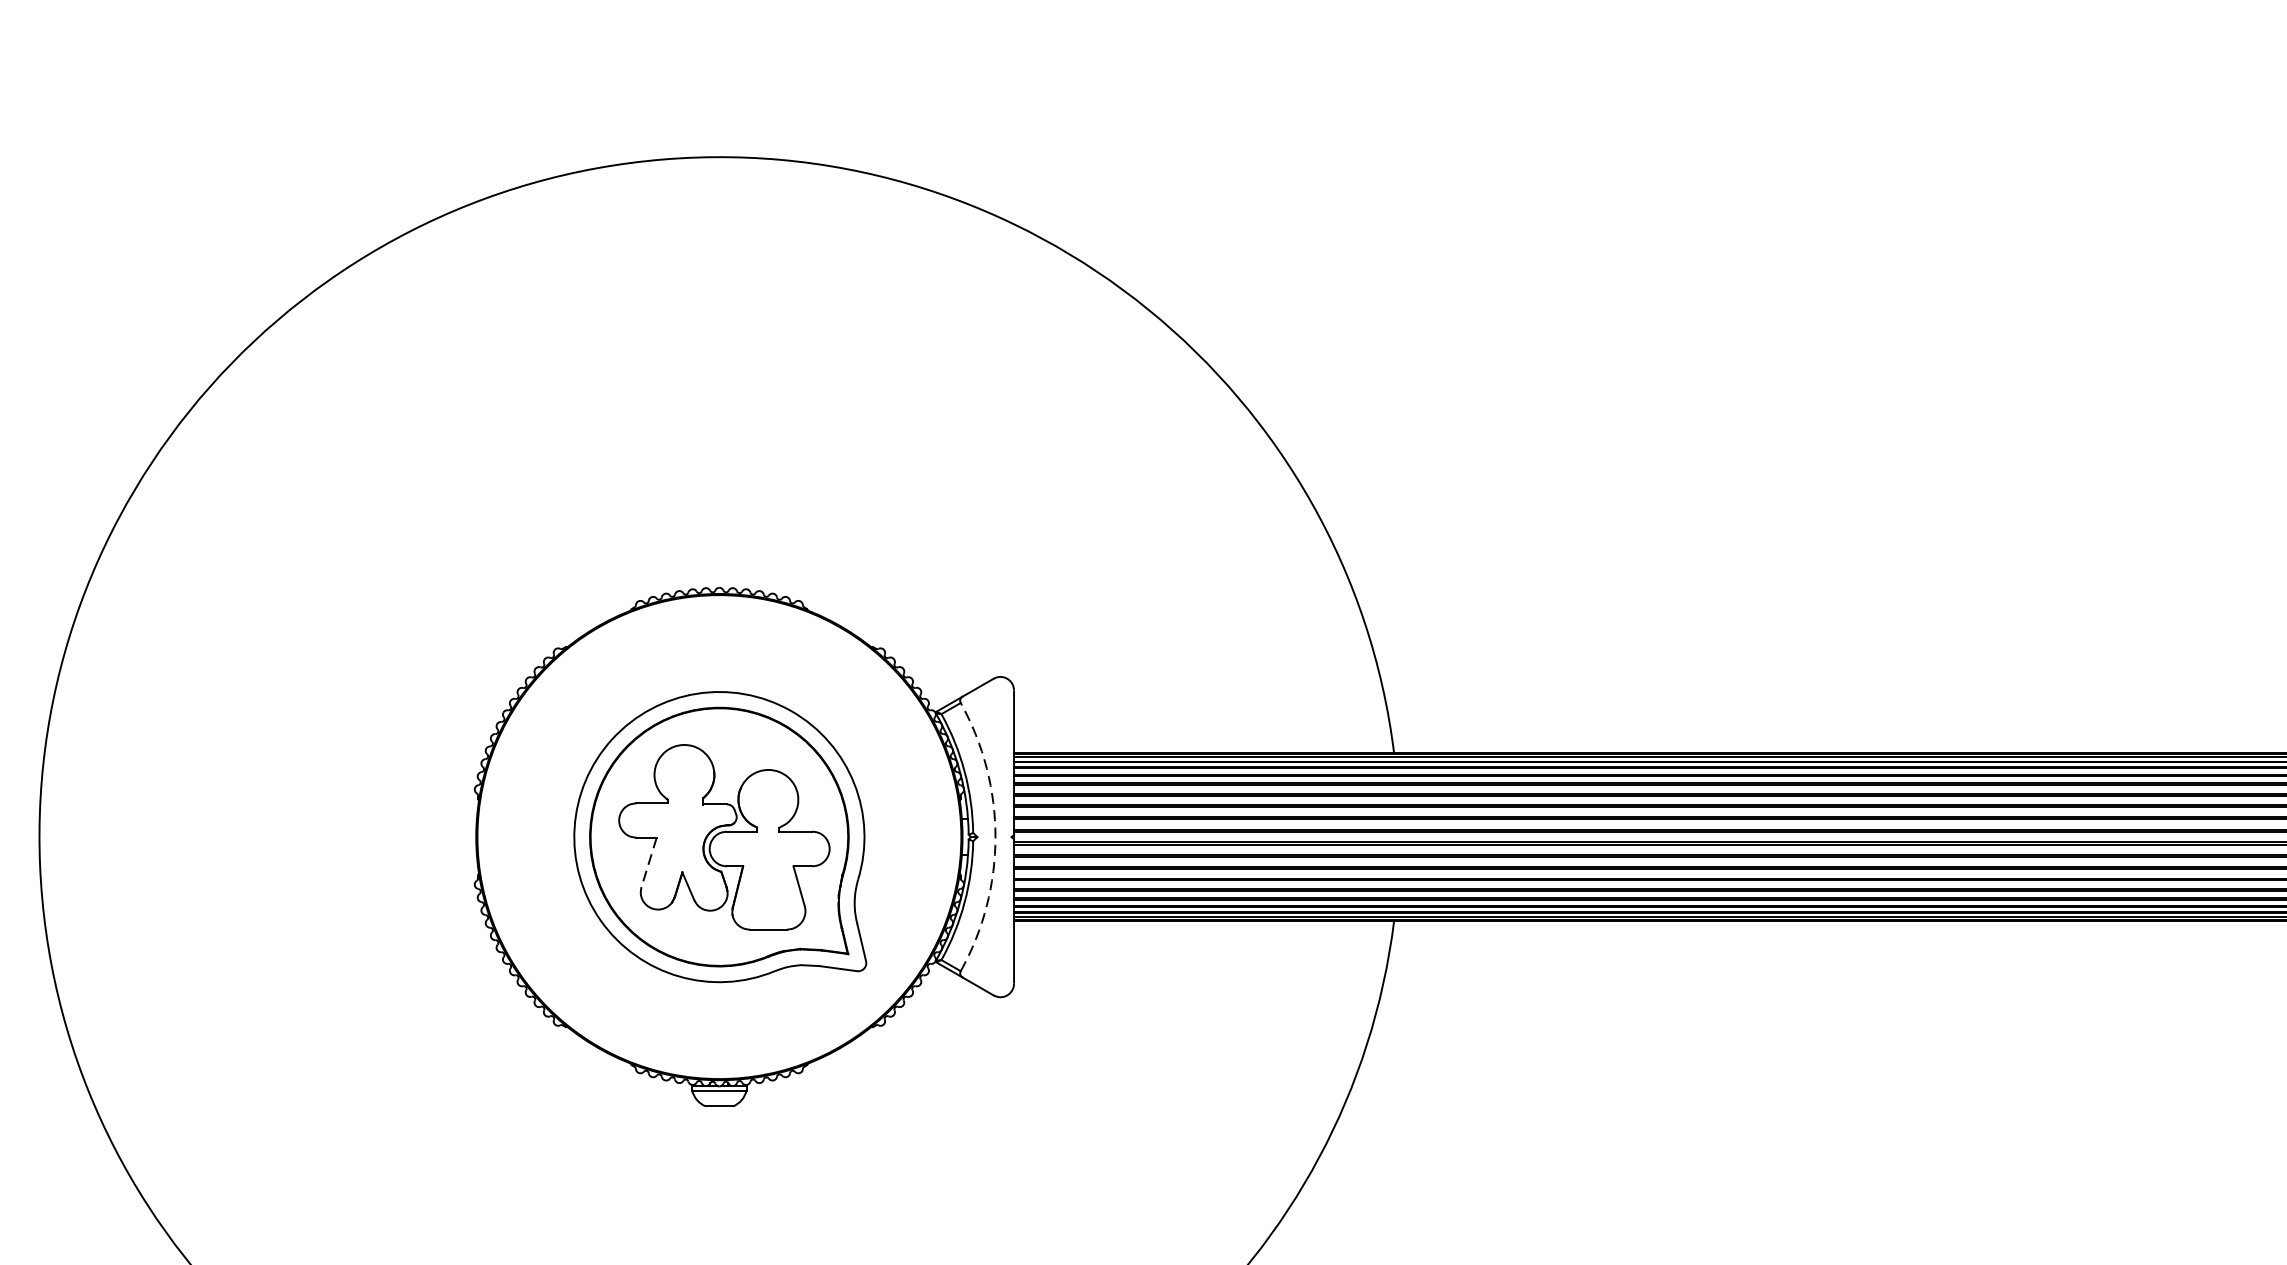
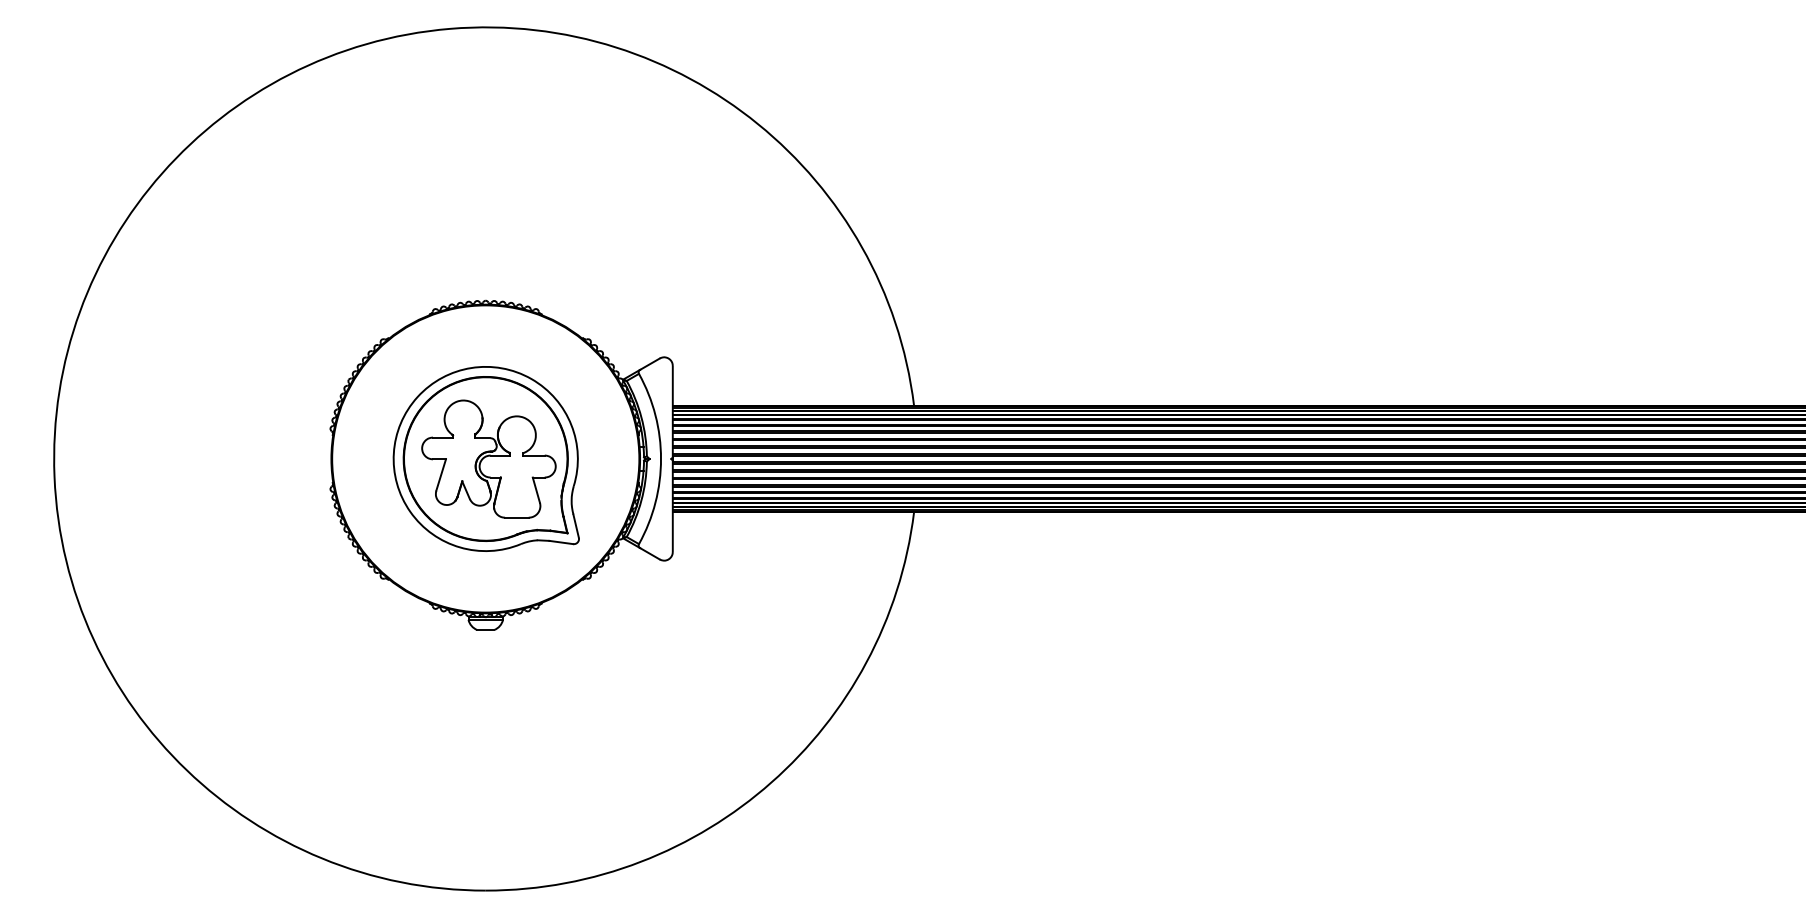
arc: (996, 837) -> (661, 459), dashed -> solid
line: (649, 863) -> (441, 475), dashed -> solid

